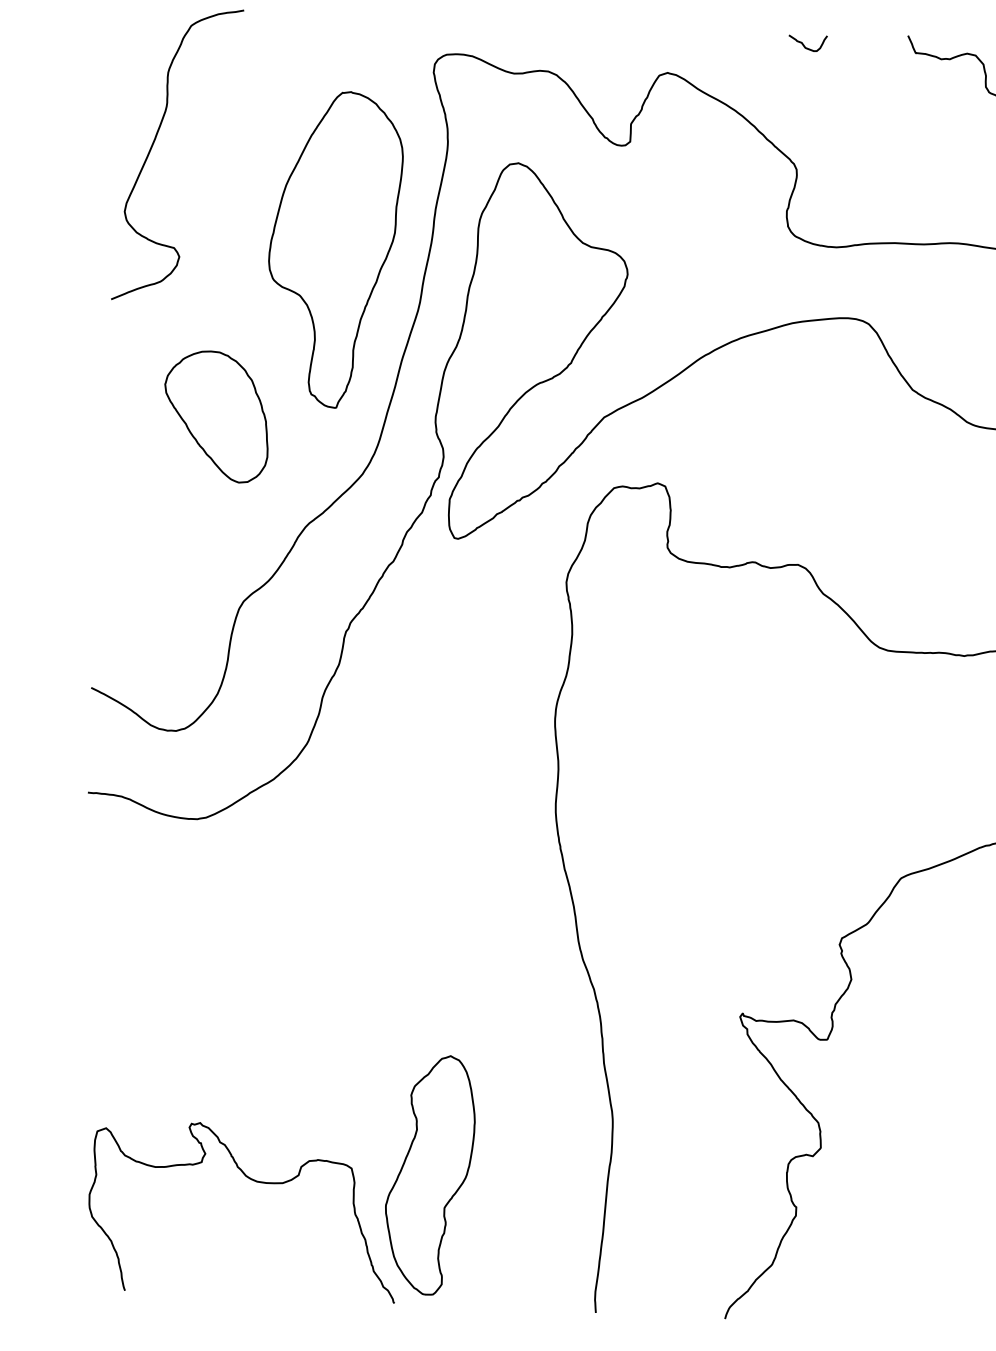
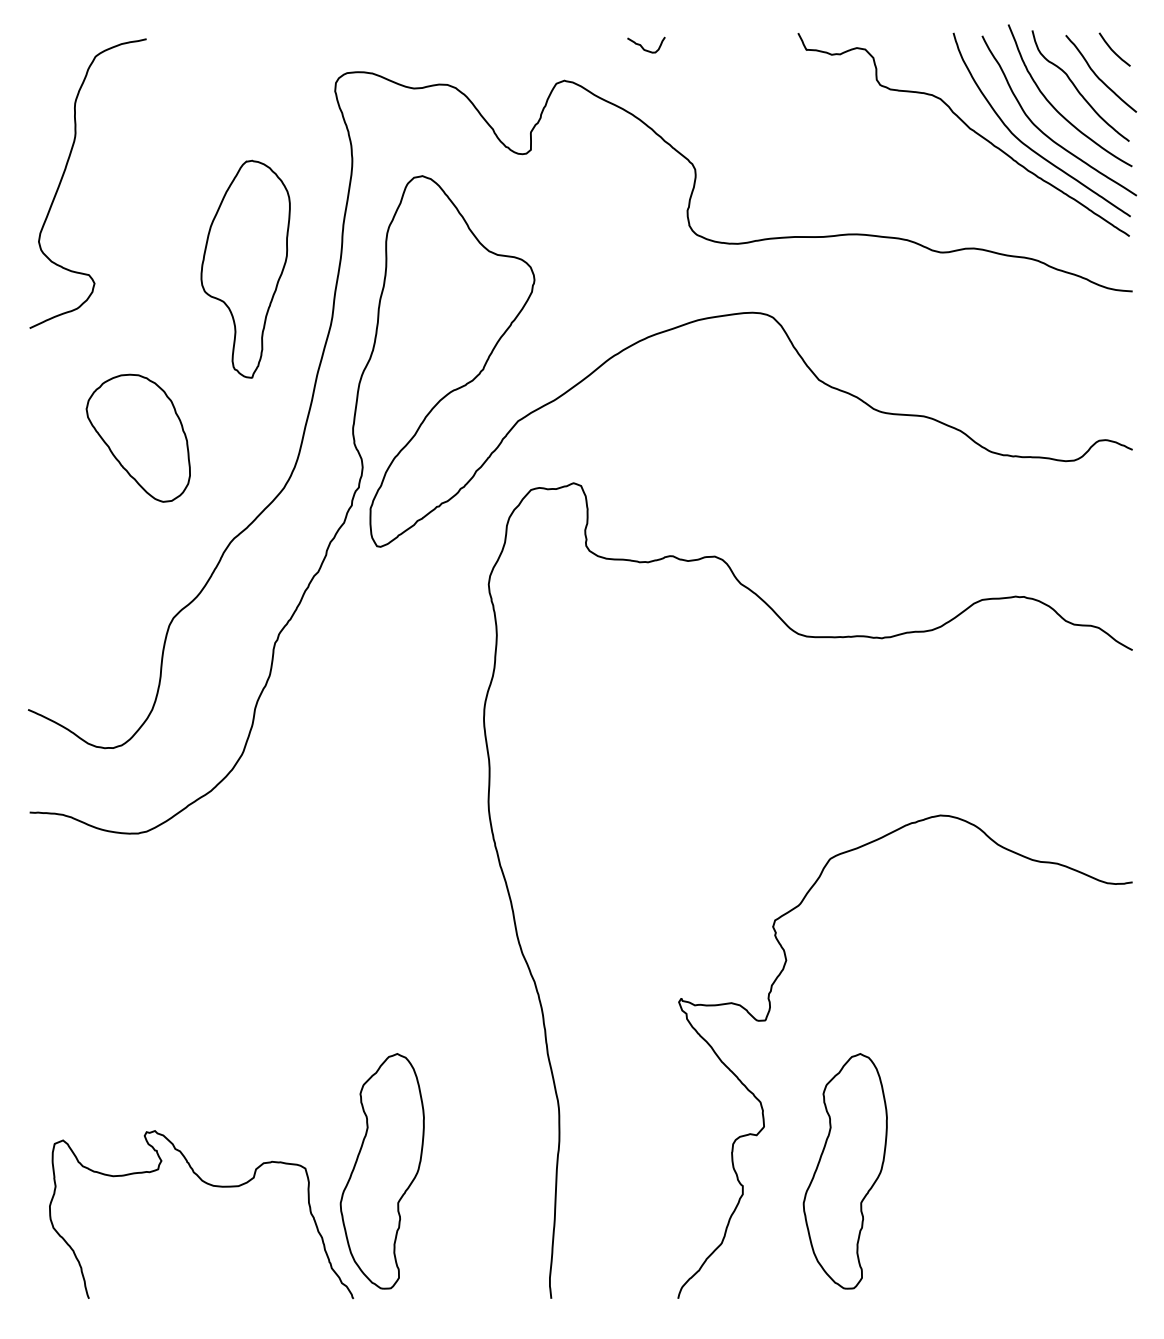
curve: (804, 45) -> (643, 47), moved
part: (333, 249) -> (245, 269), size x0.7
part: (900, 1197) -> (844, 1171), added

